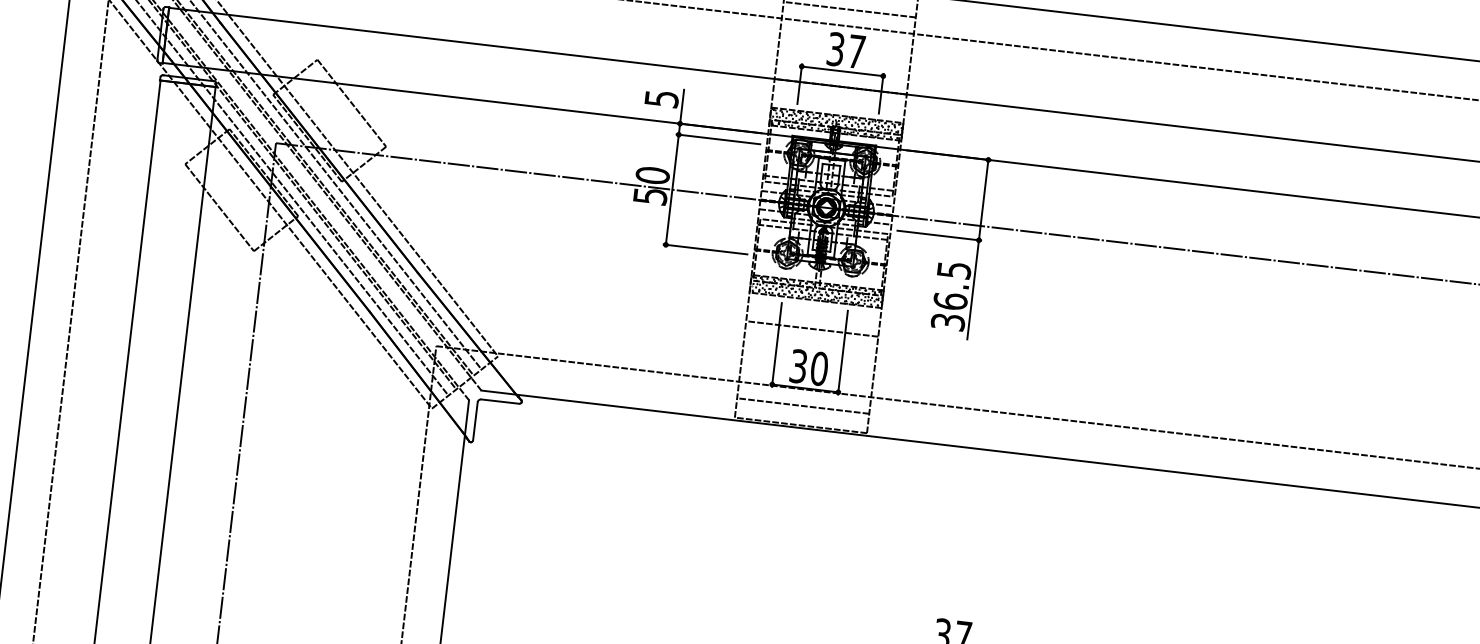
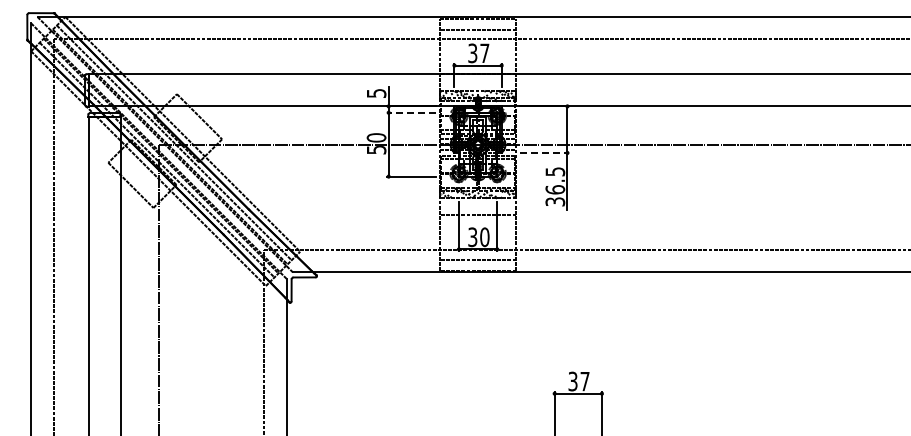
line: (718, 138) -> (411, 112), solid -> dashed
line: (939, 236) -> (544, 153), solid -> dashed

